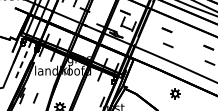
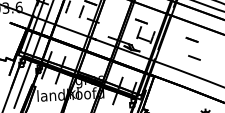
line: (23, 60) -> (23, 84), dashed -> solid

